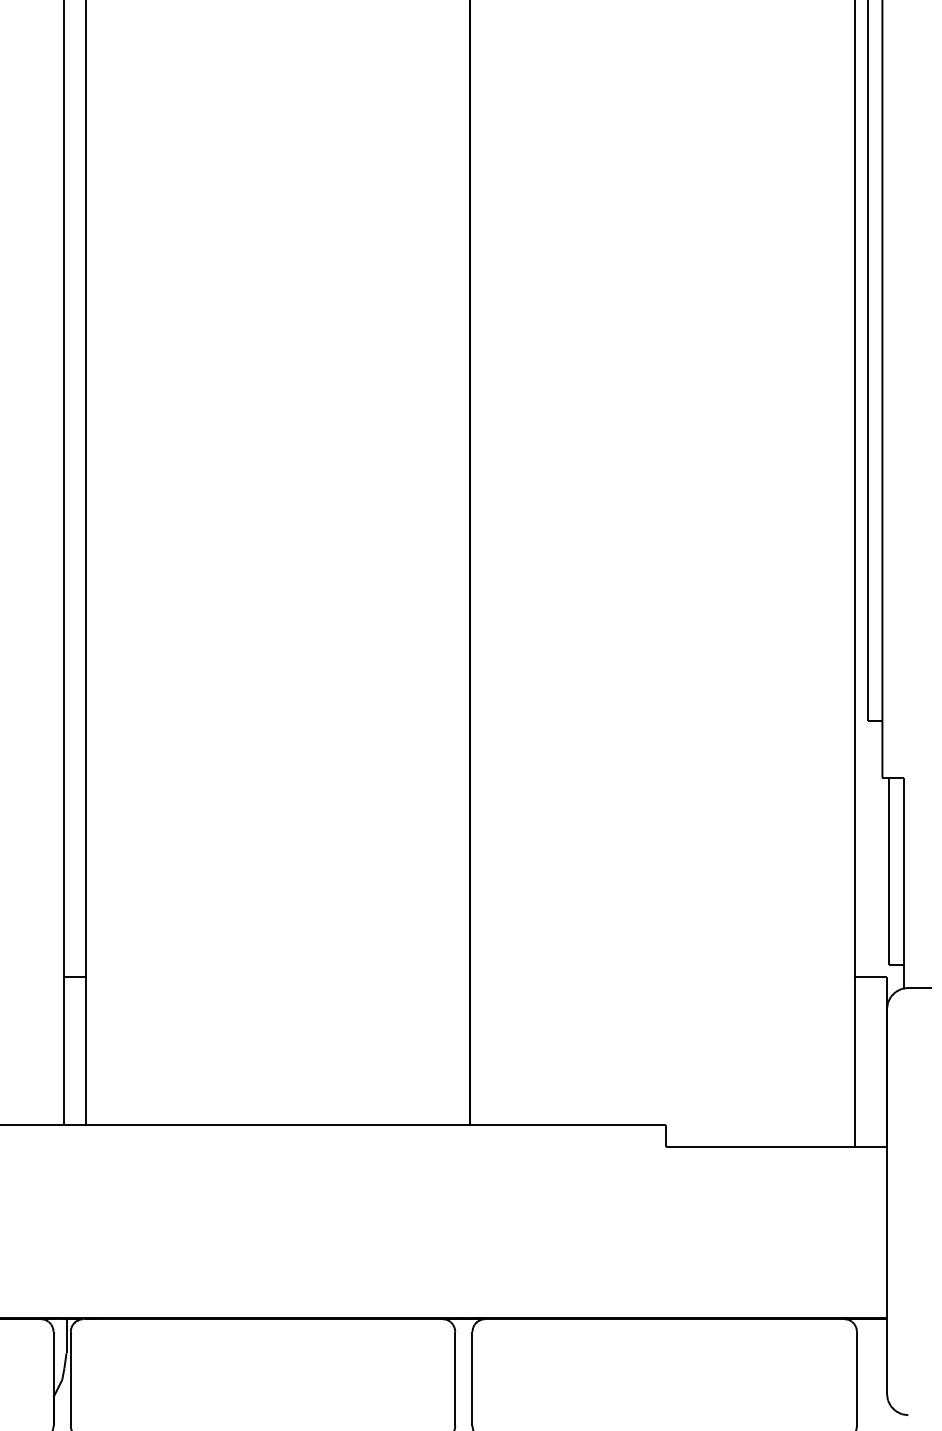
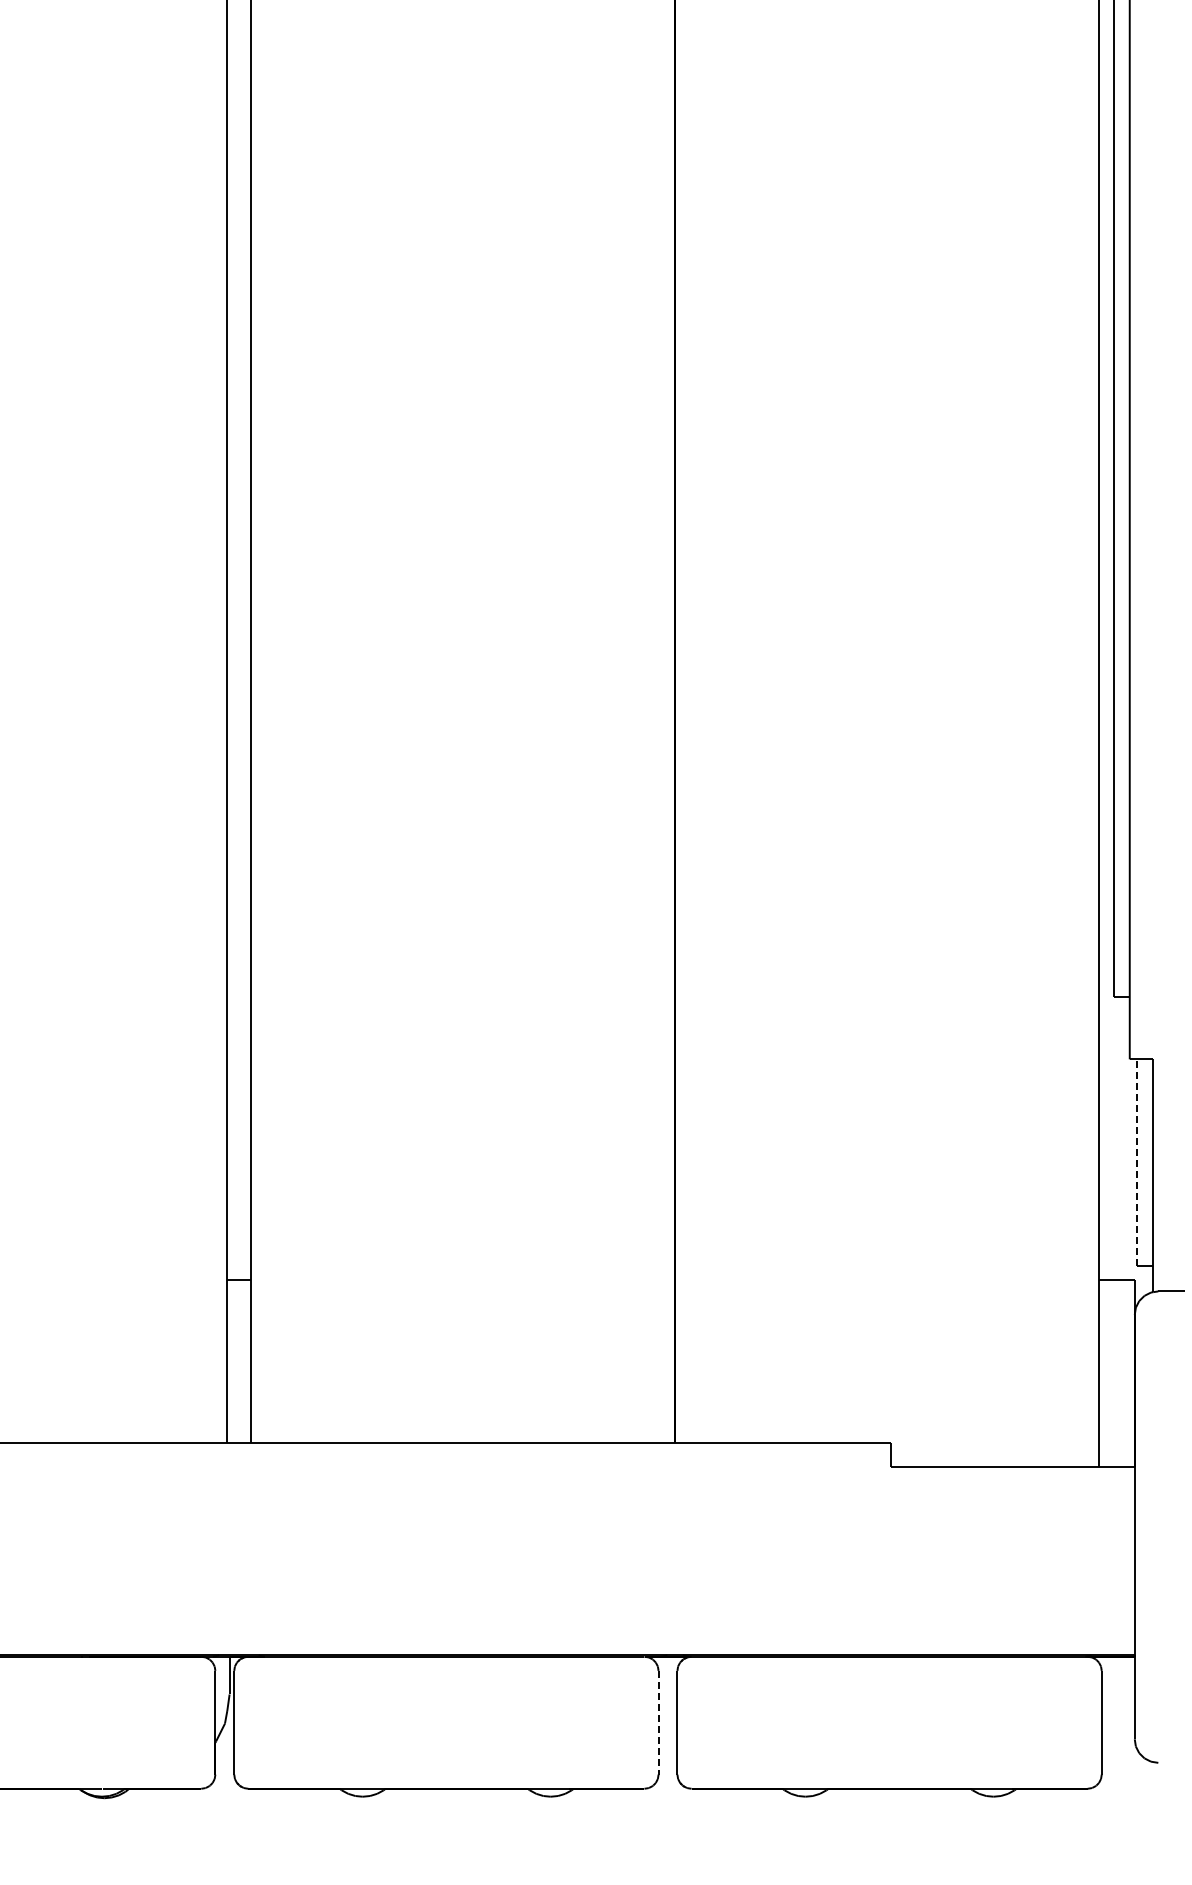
line: (889, 871) -> (1137, 1162), solid -> dashed
line: (455, 1378) -> (658, 1722), solid -> dashed

